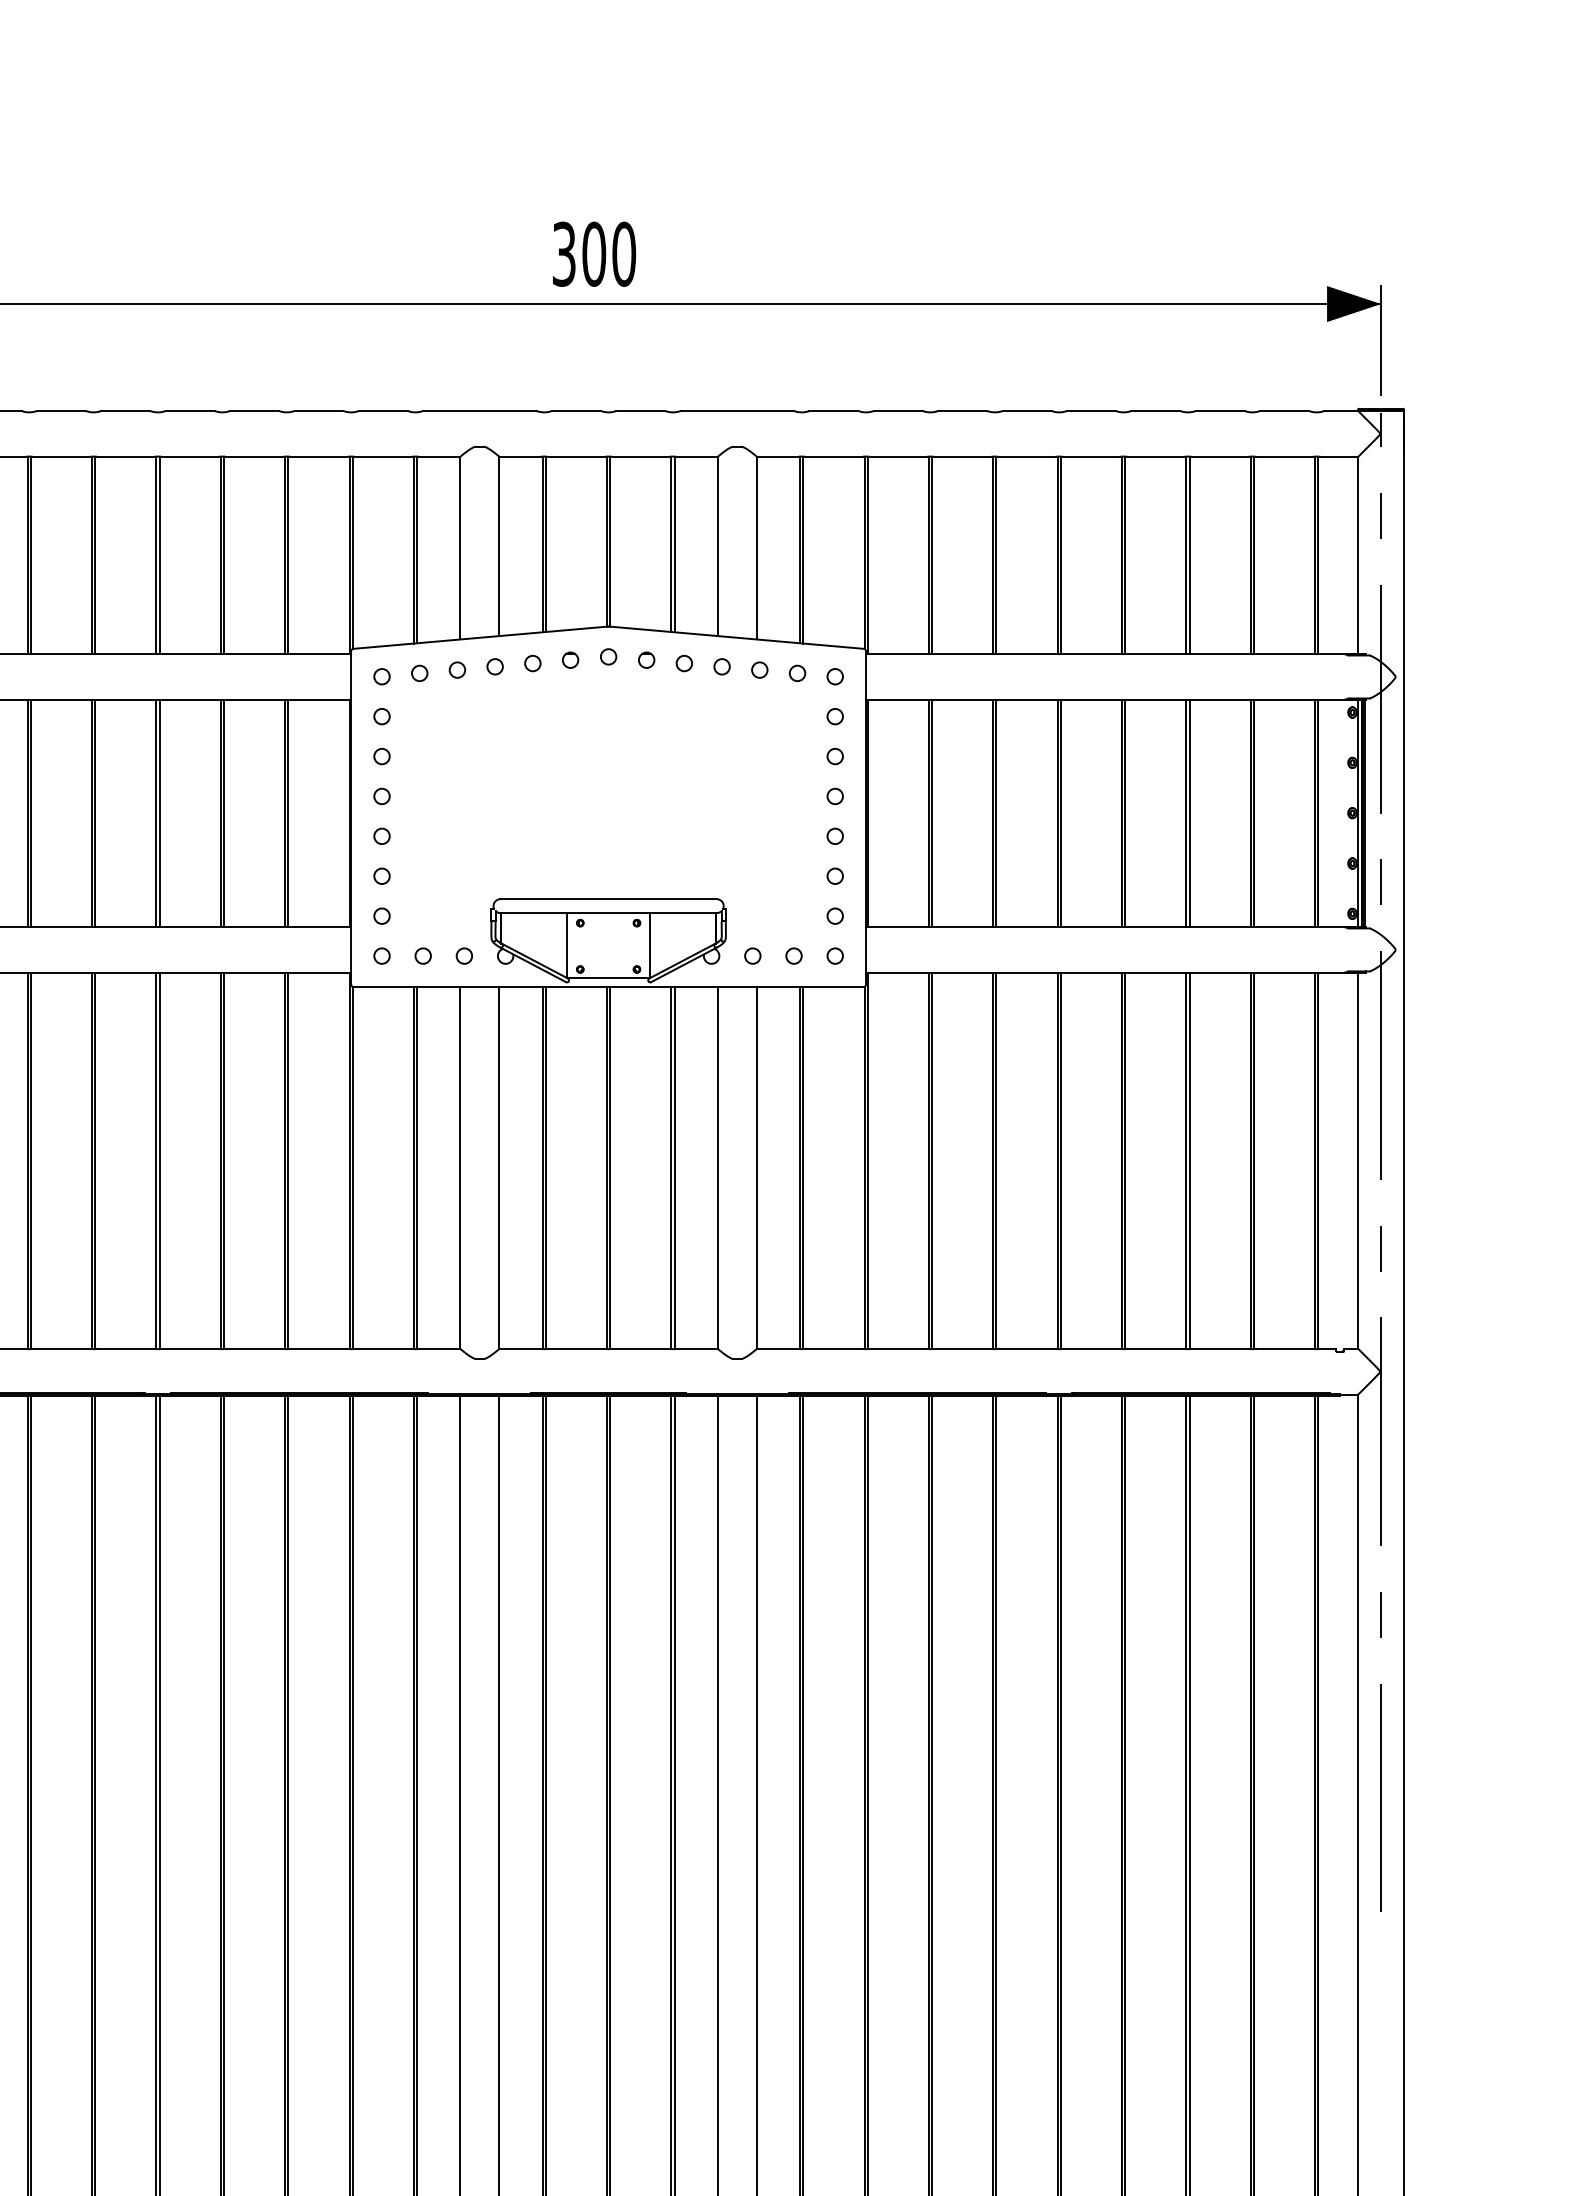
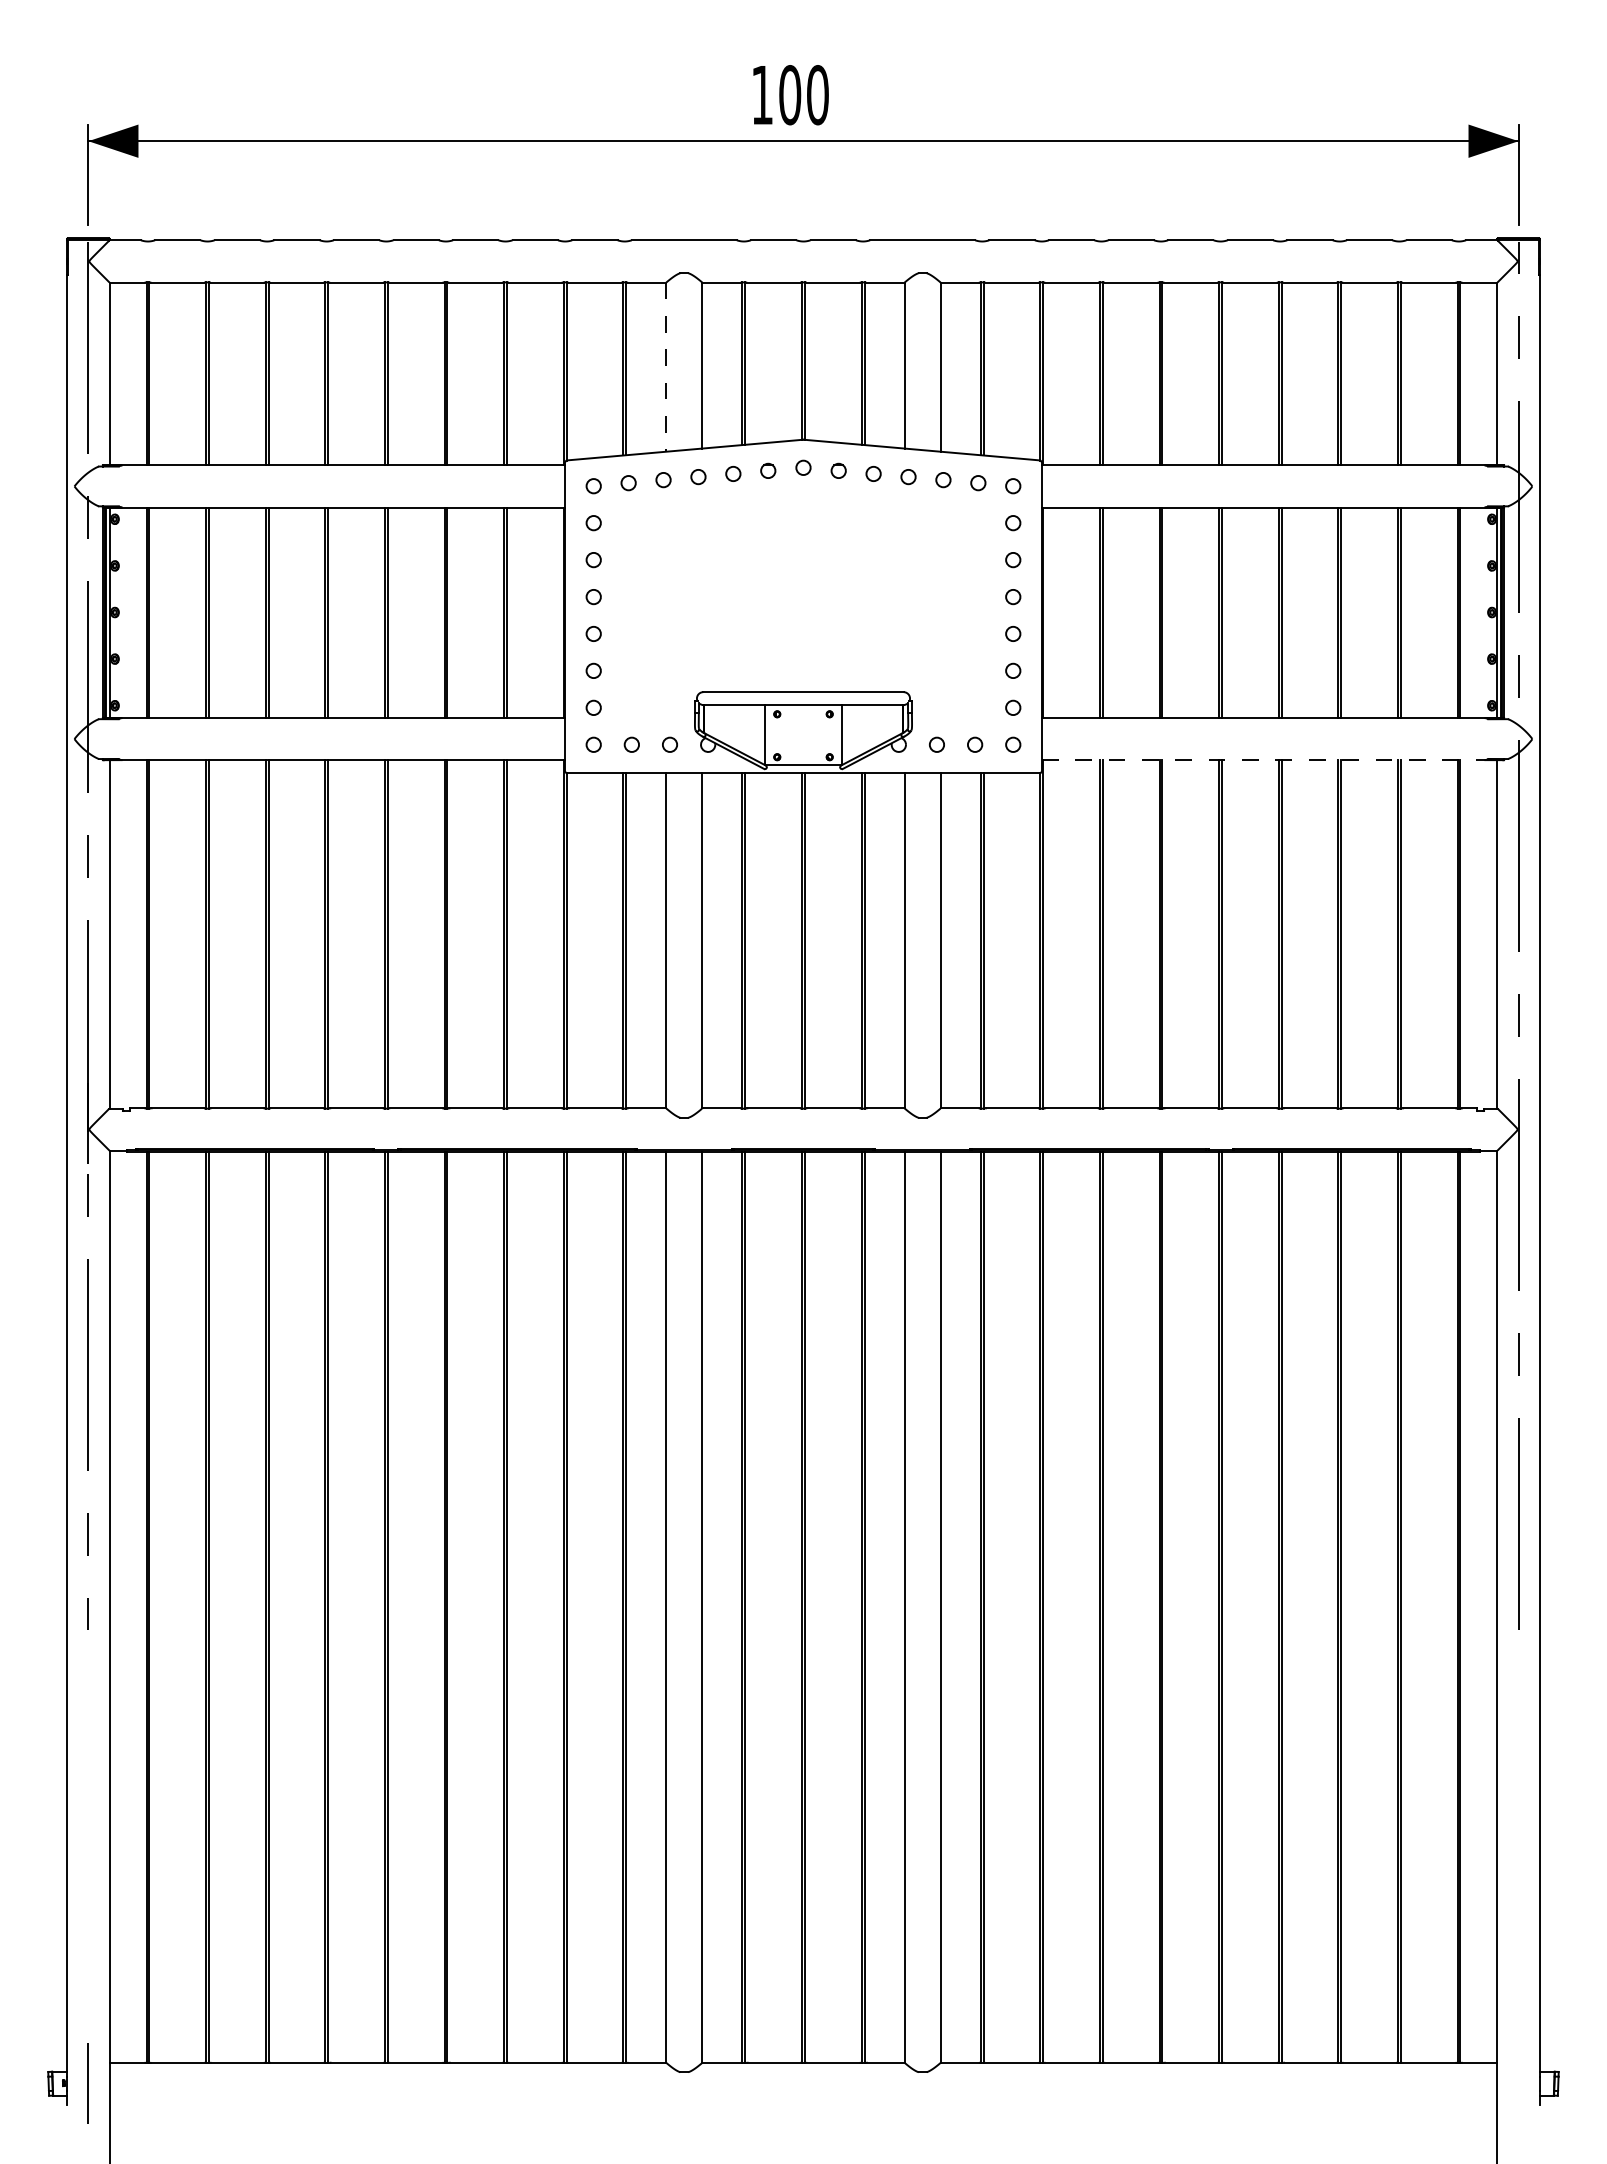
text: (564, 254) -> (762, 95), 300 -> 100
line: (460, 548) -> (666, 367), solid -> dashed
line: (1115, 973) -> (1272, 760), solid -> dashed

